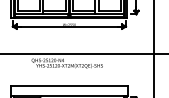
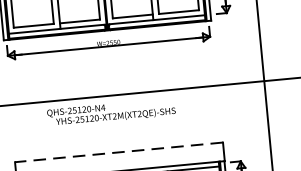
line: (68, 85) -> (117, 151), solid -> dashed

